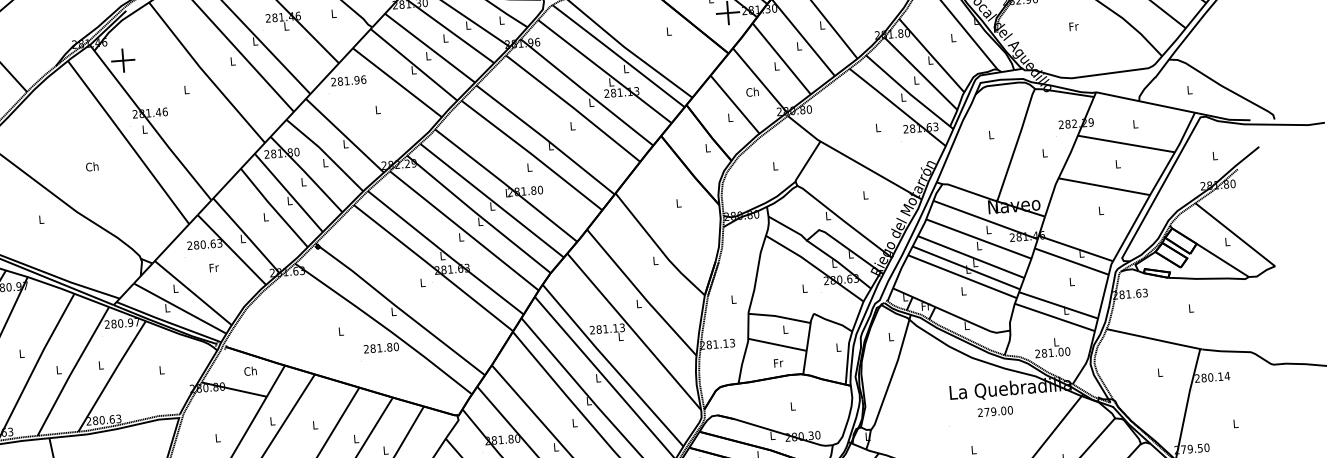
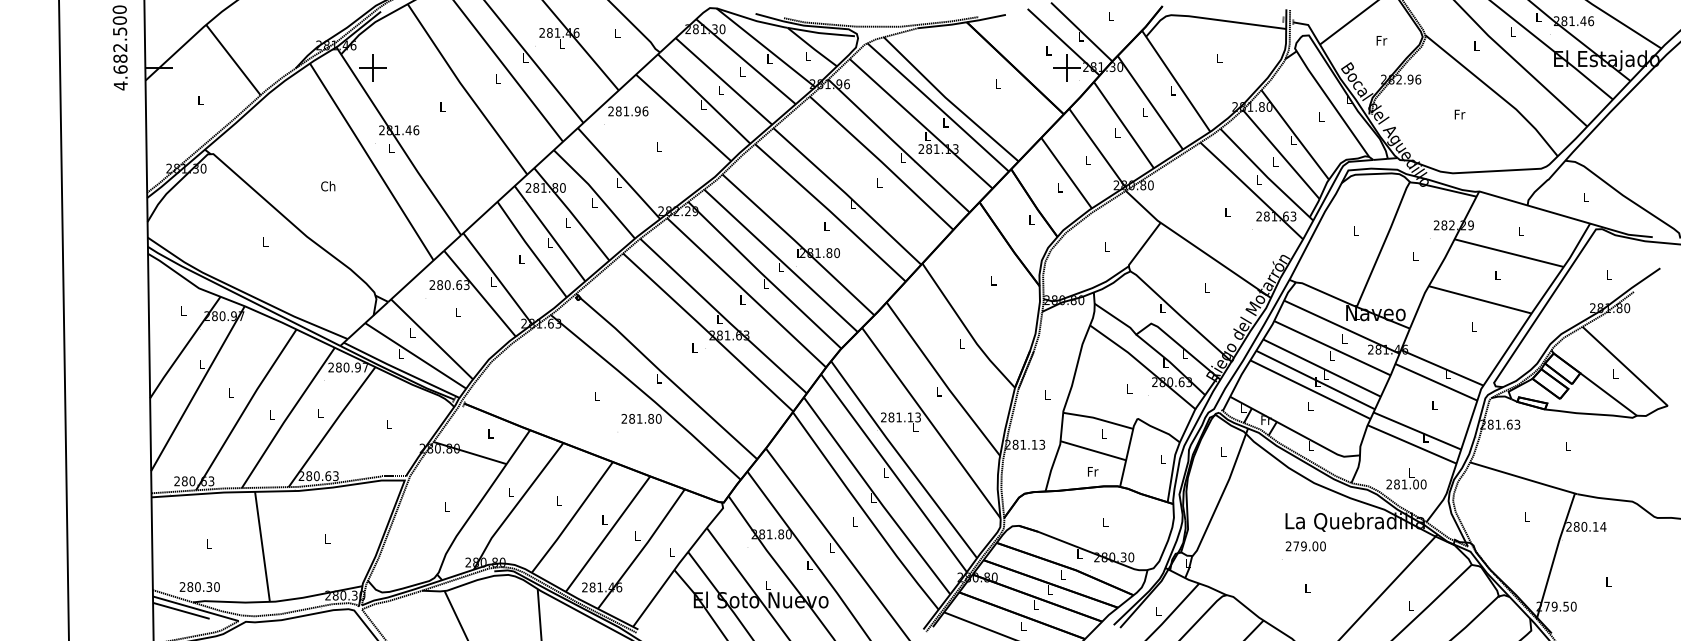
text: (752, 92) -> (1087, 160), Ch -> L
text: (214, 267) -> (458, 312), Fr -> L
text: (250, 371) -> (490, 433), Ch -> L
text: (995, 411) -> (1305, 546), moved

